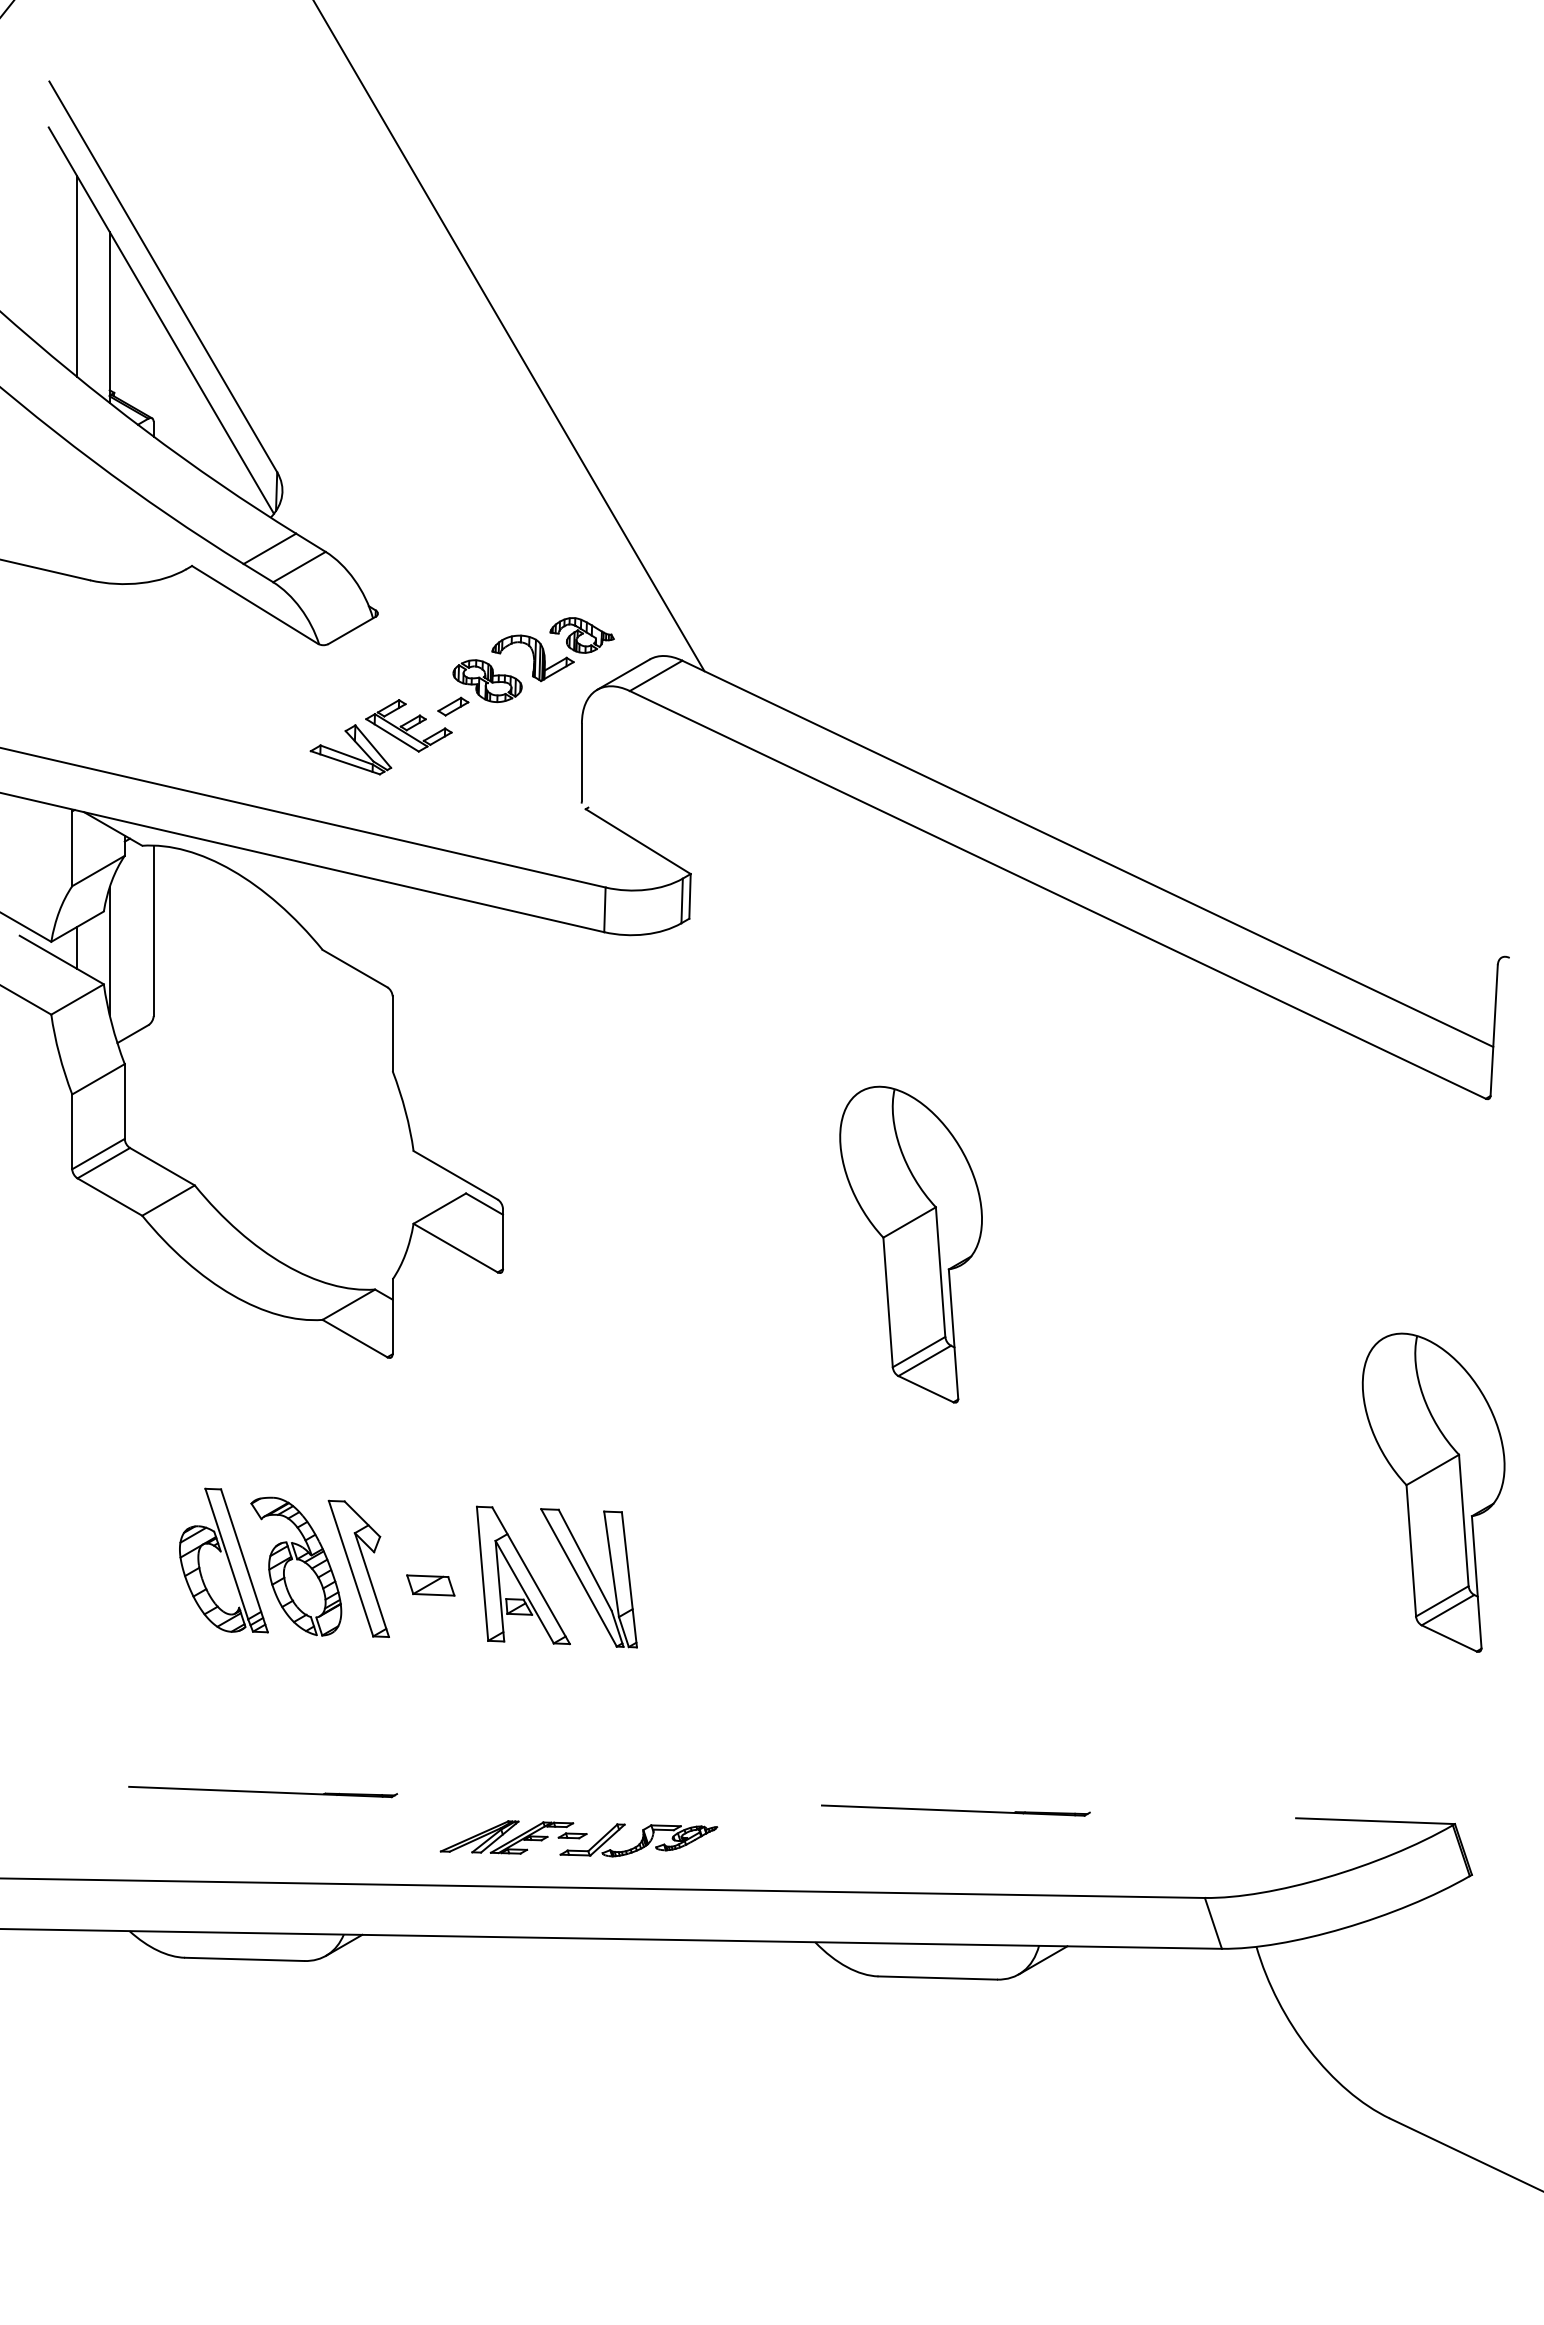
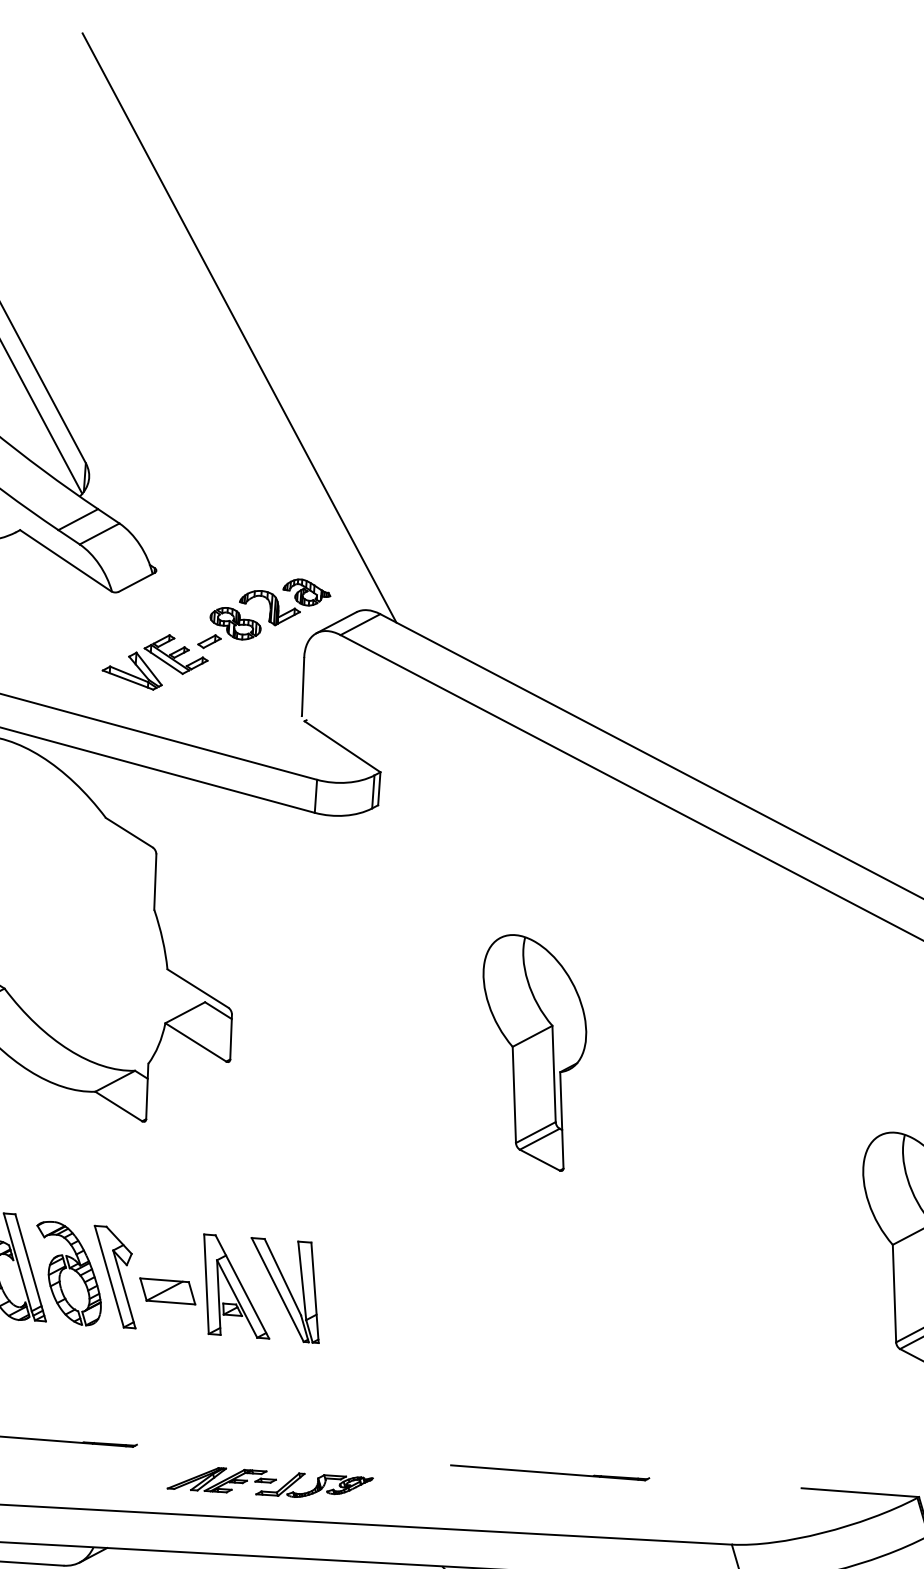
part: (430, 1585) -> (167, 1291), size x1.6

